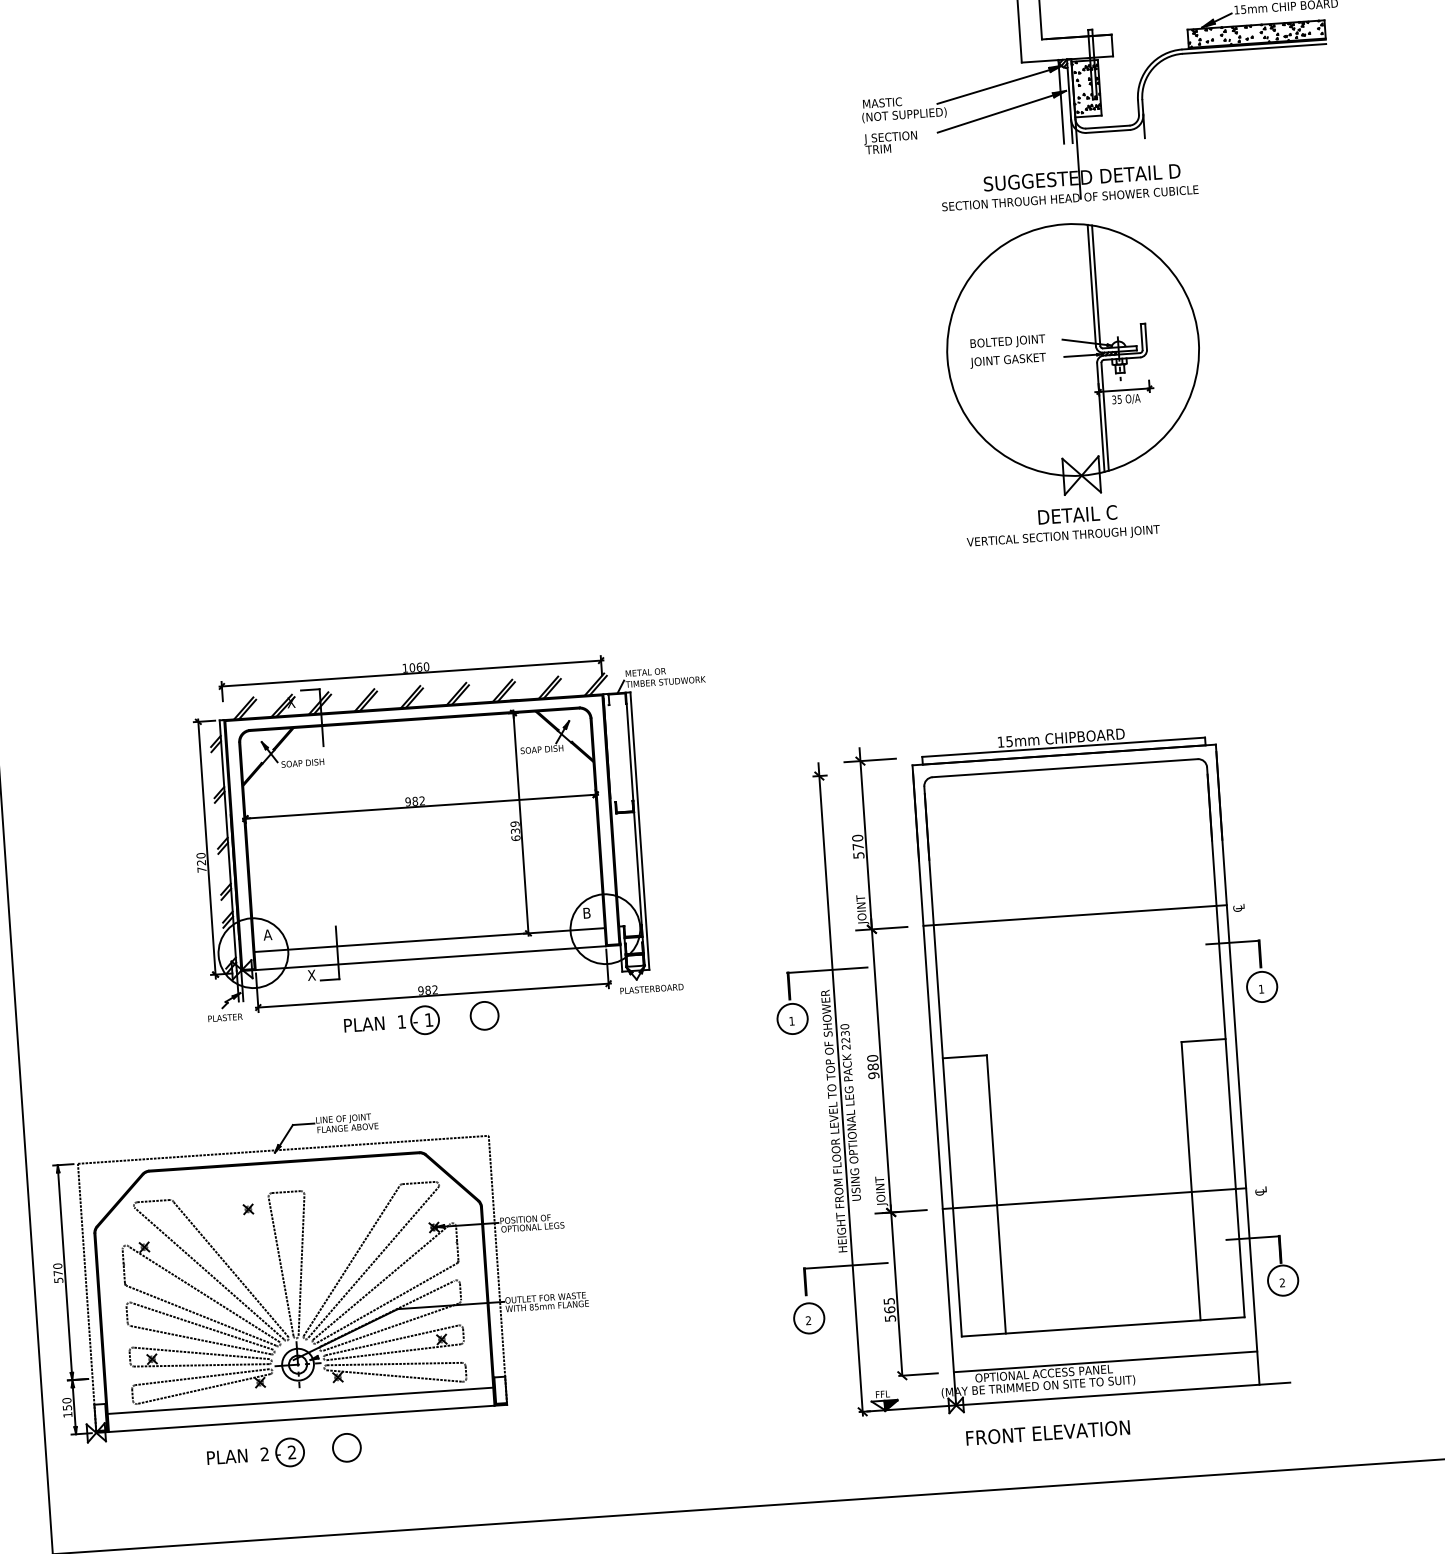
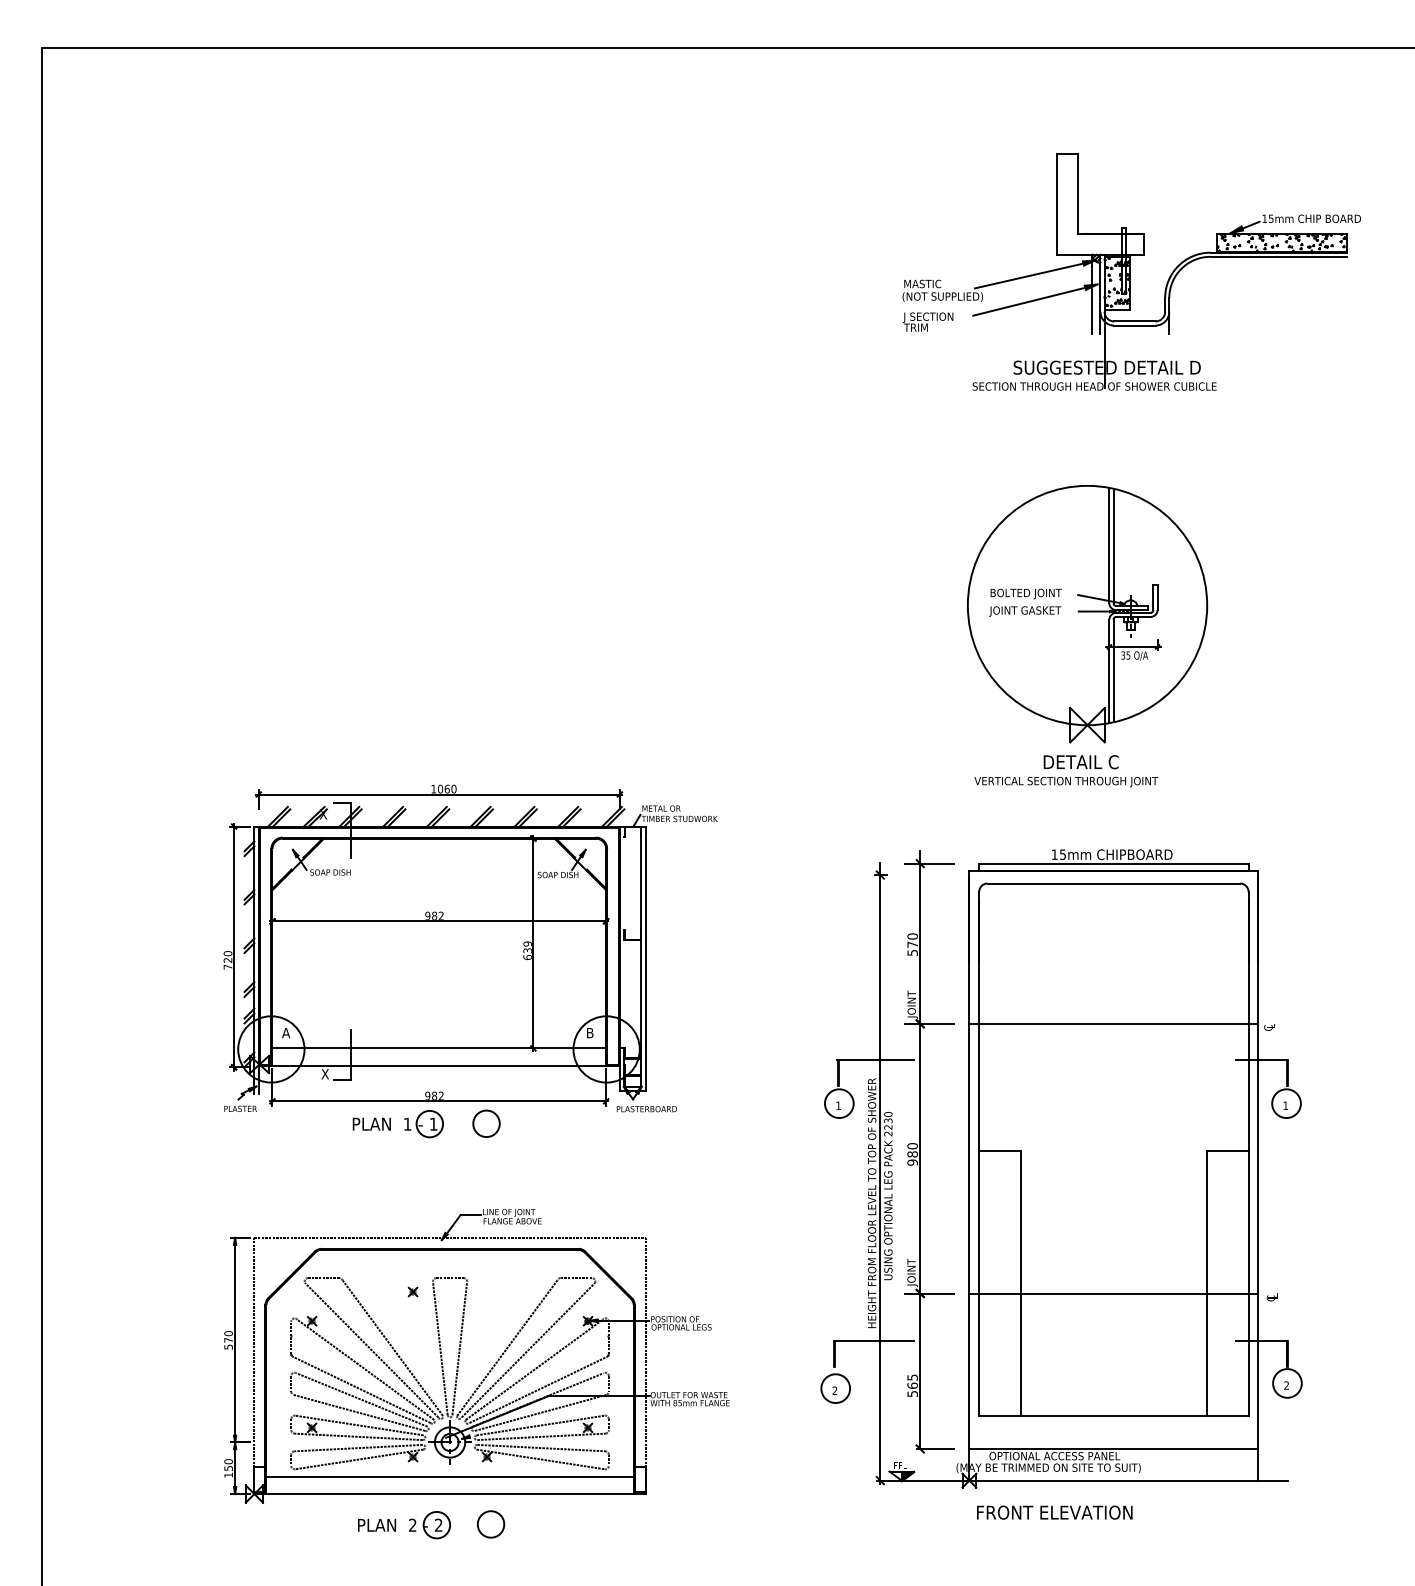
part: (1075, 382) -> (1087, 636), moved
part: (1031, 1087) -> (1061, 1184), moved
part: (320, 1291) -> (476, 1374), moved

